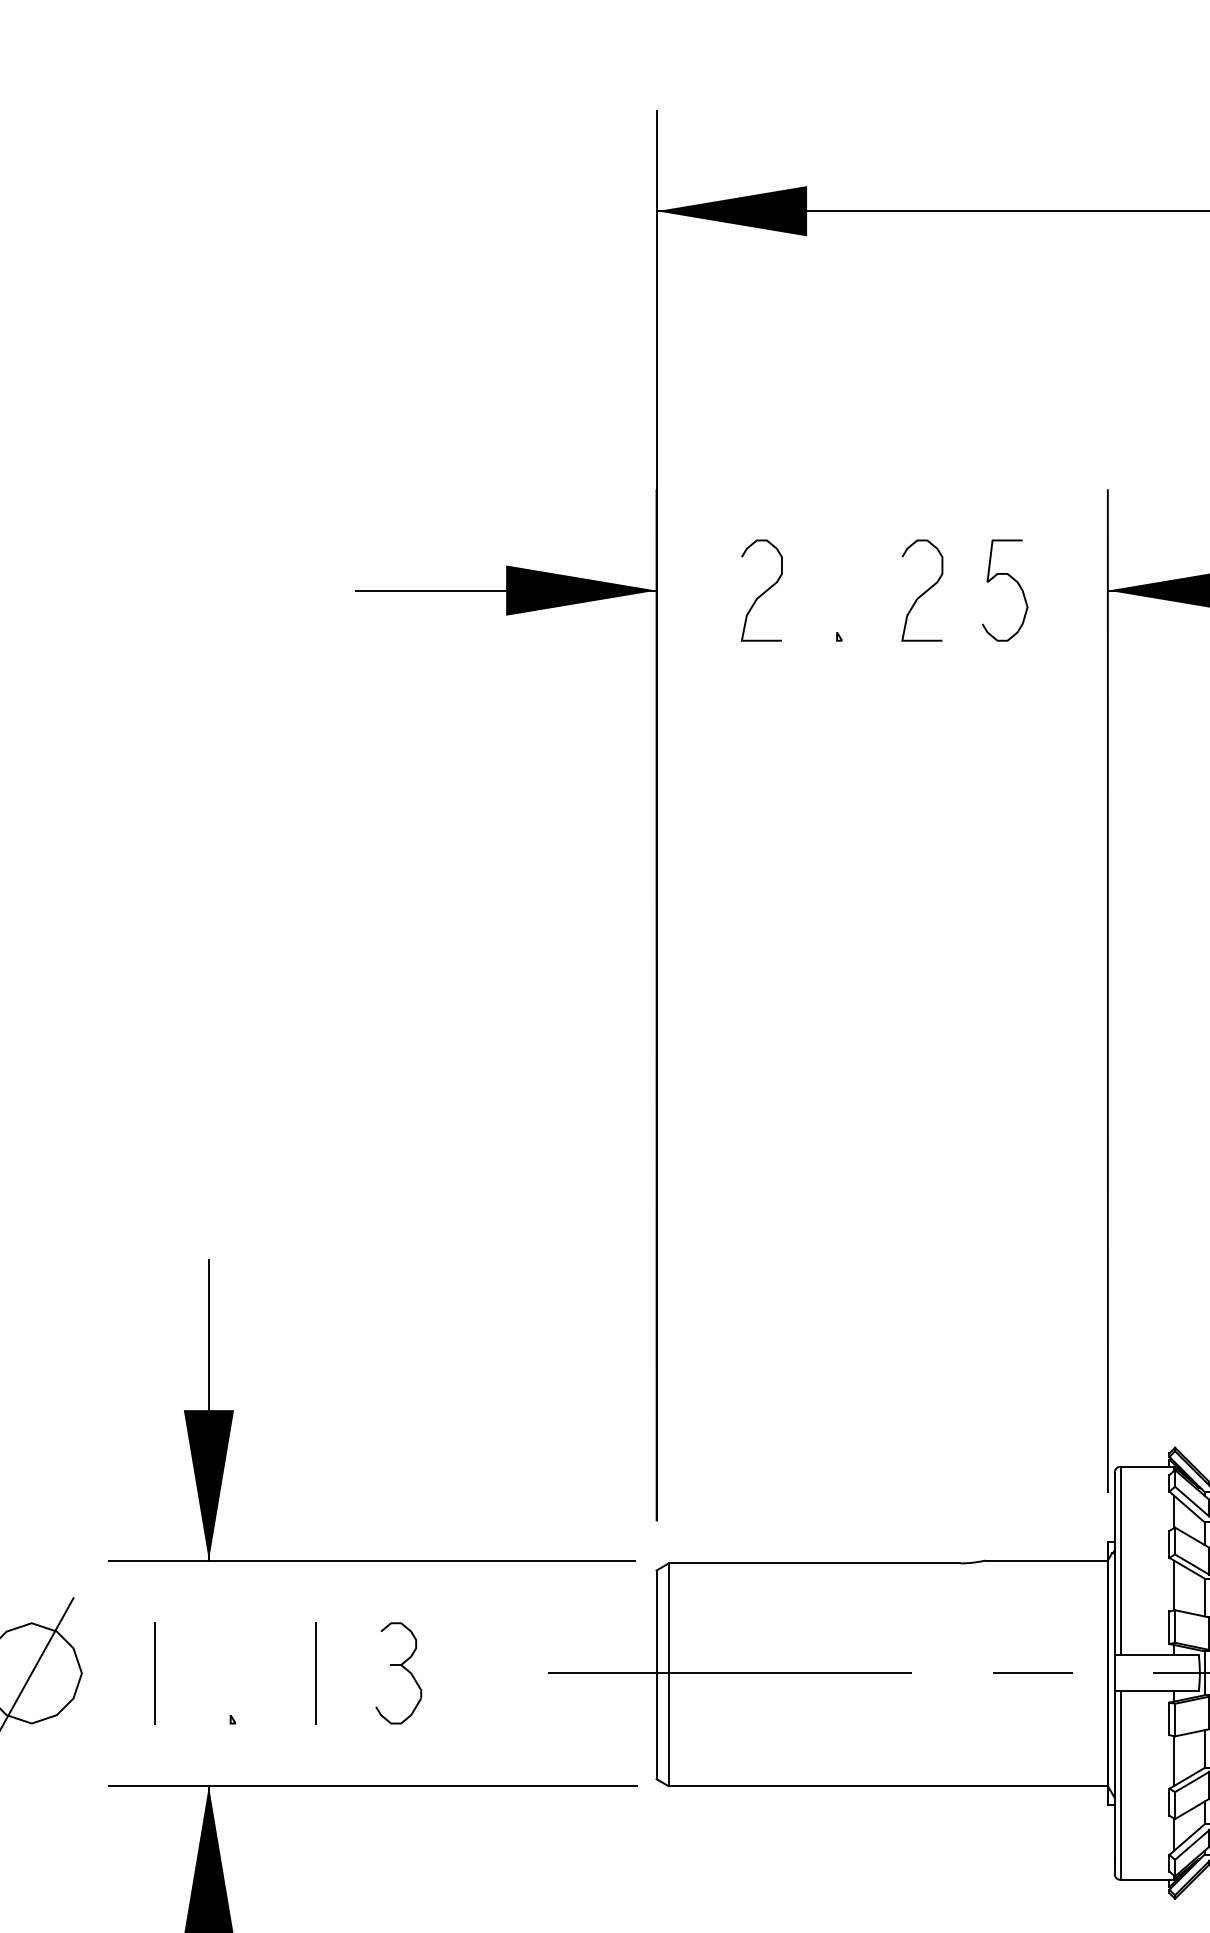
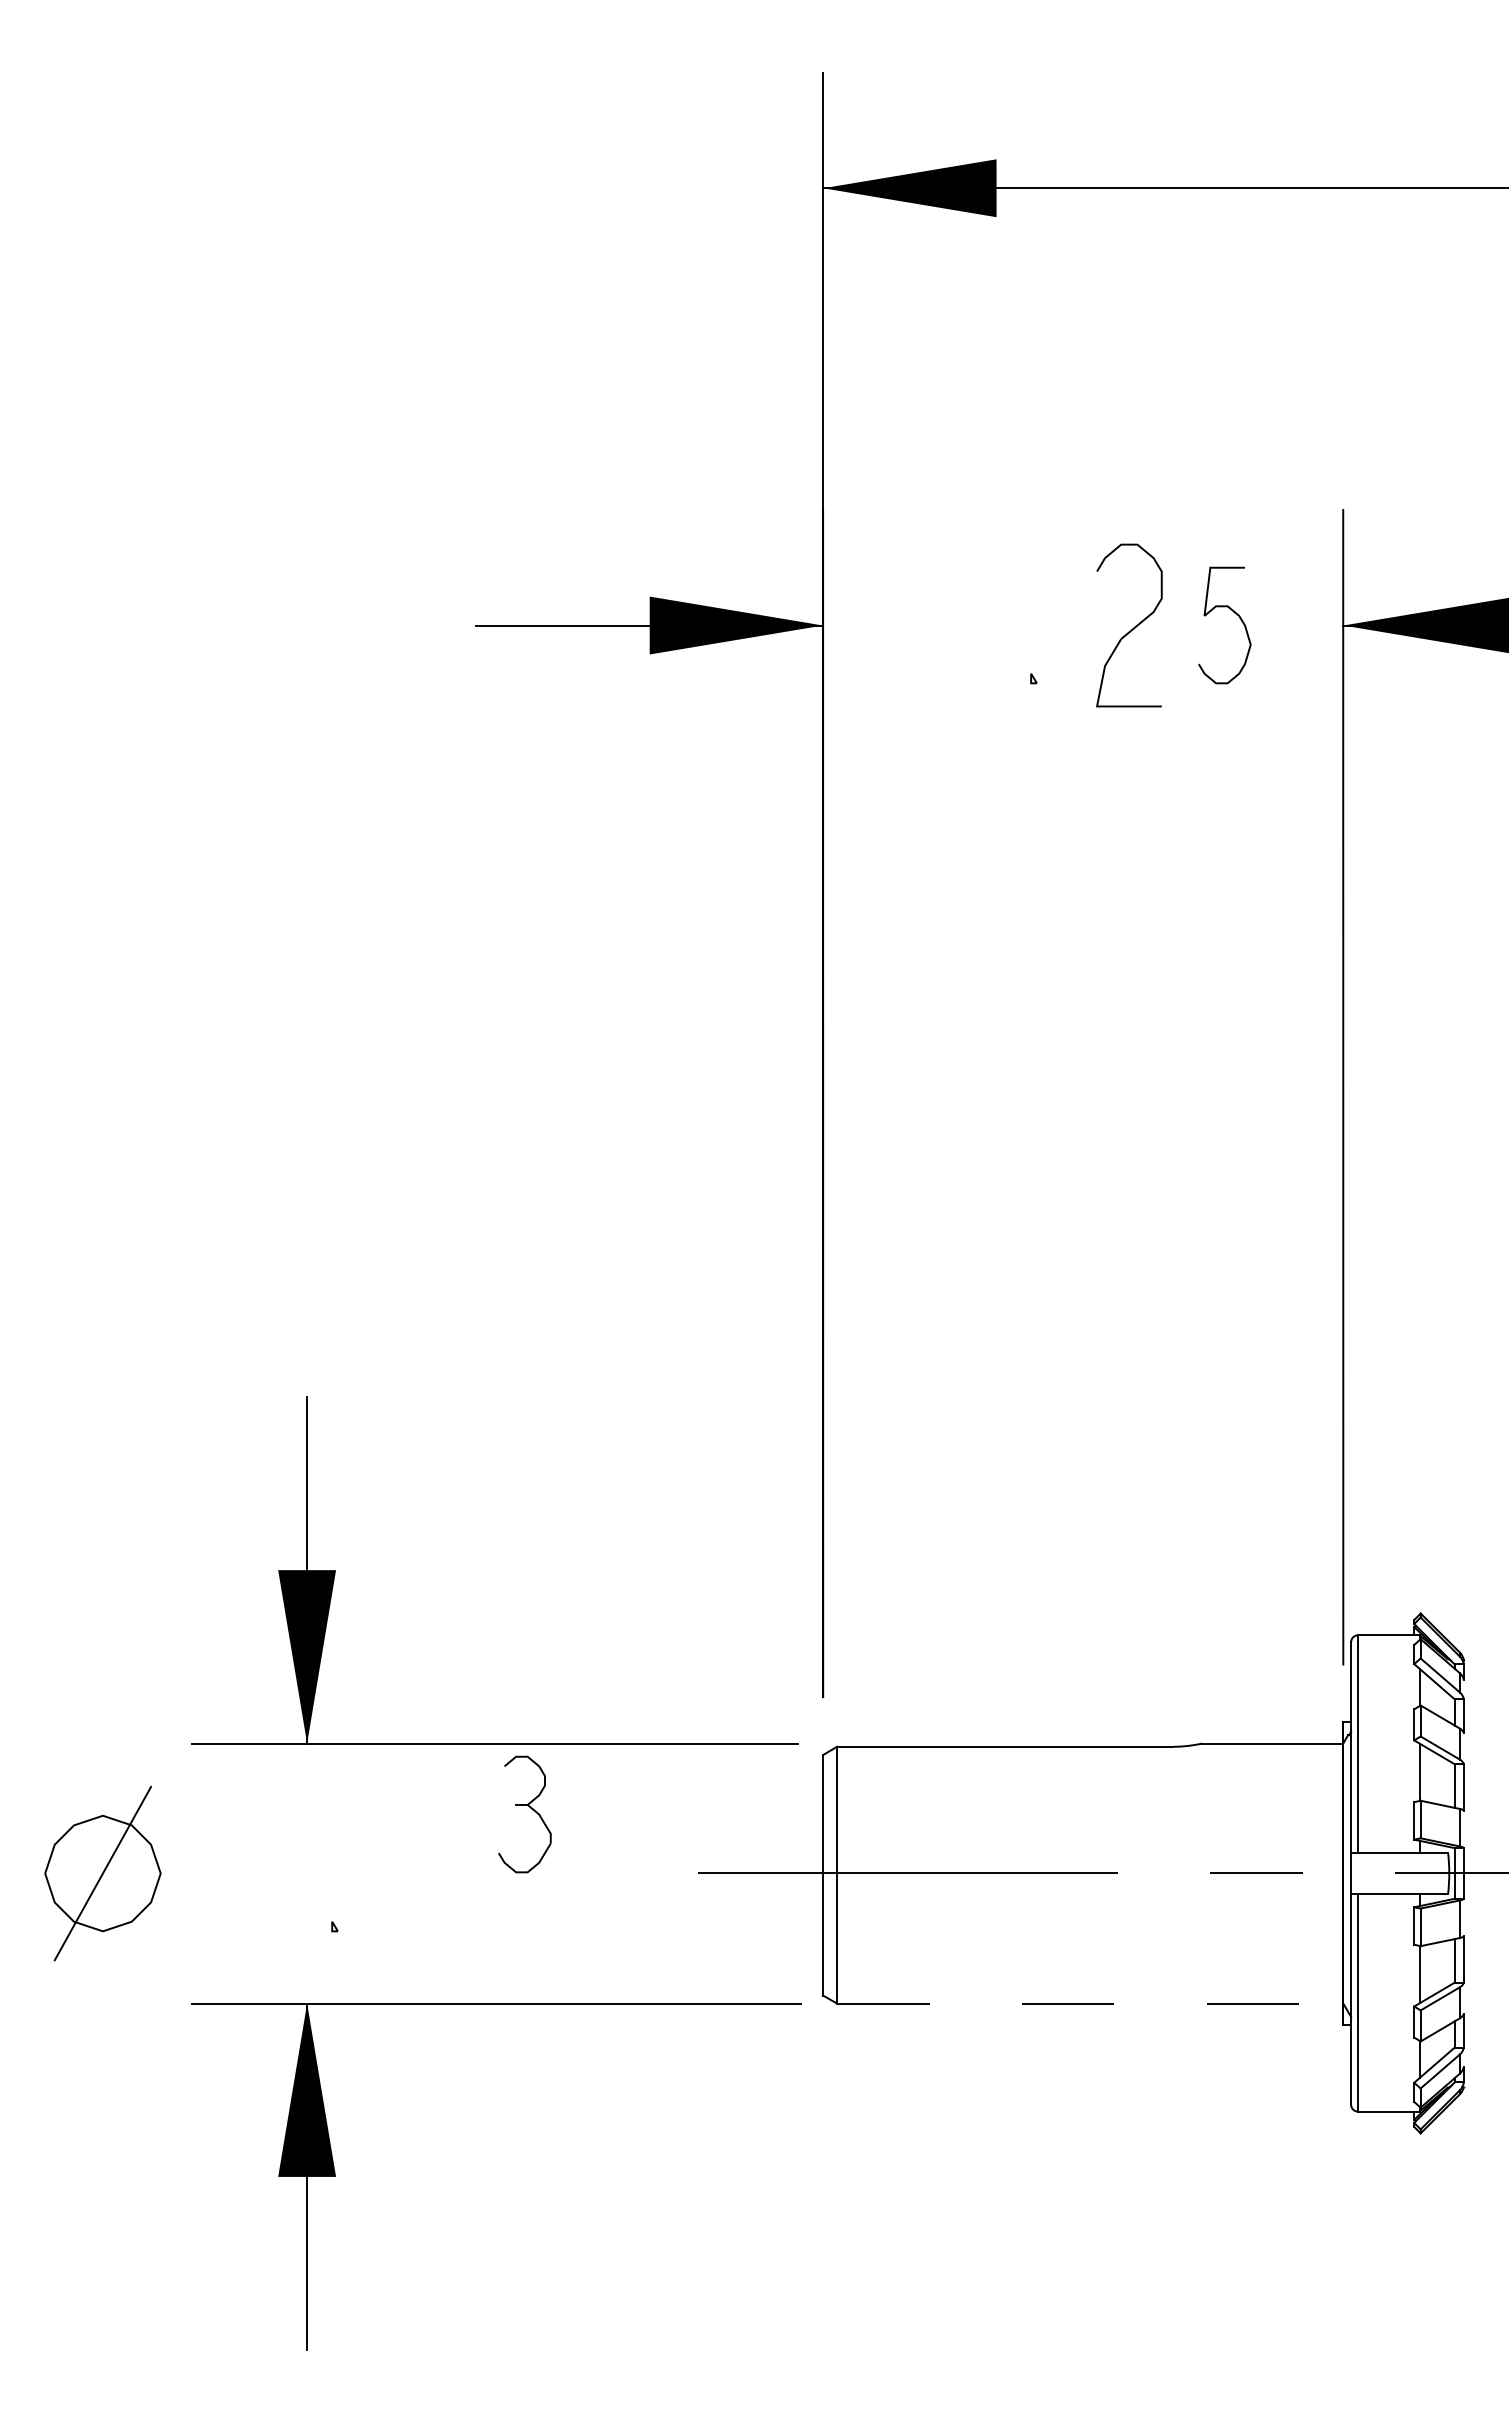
part: (922, 590) -> (1129, 625), size x1.4
curve: (763, 592) -> (946, 627), removed
part: (403, 1668) -> (530, 1808), moved
line: (155, 1673) -> (245, 1873), removed
line: (315, 1673) -> (429, 1873), removed
line: (888, 1786) -> (1090, 2003), solid -> dashed

